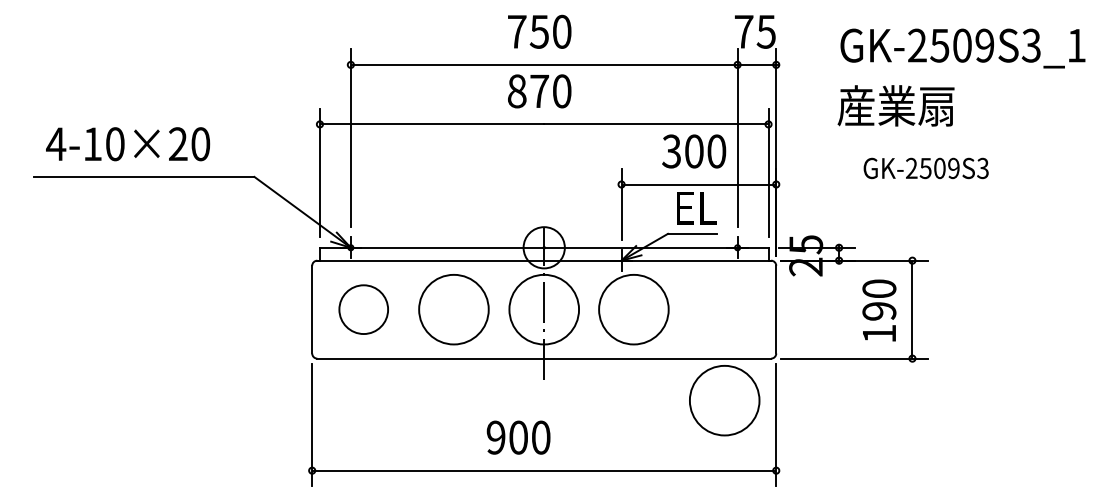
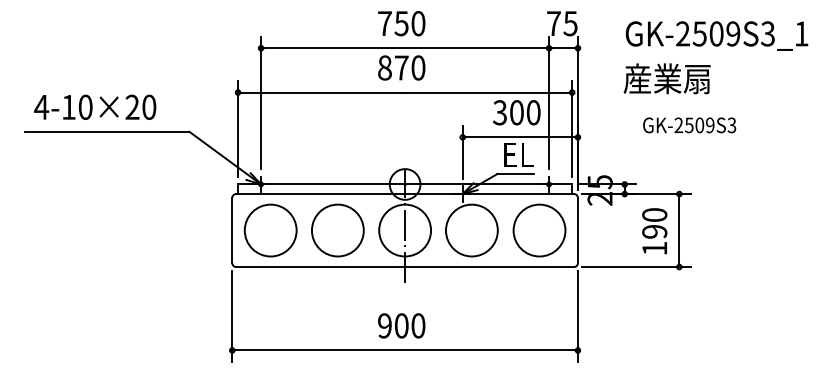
circle: (363, 309) -> (270, 230), size x1.43
circle: (724, 400) -> (539, 230), moved
text: (518, 437) -> (401, 325), moved

